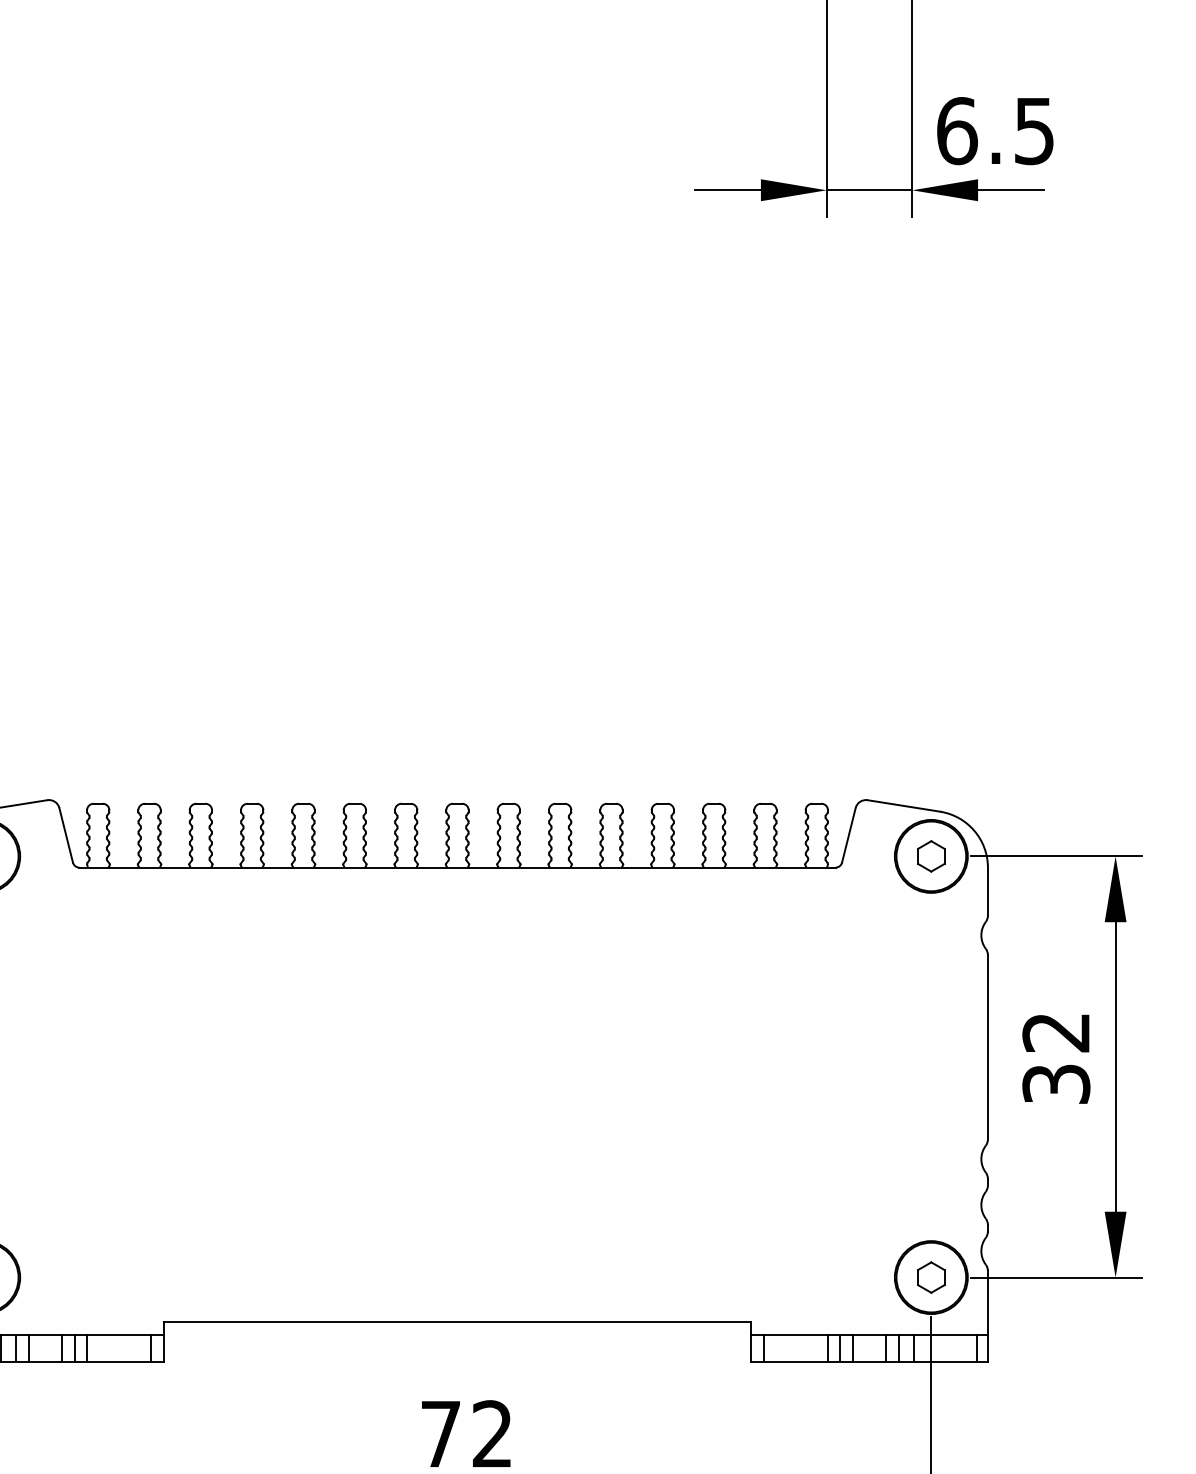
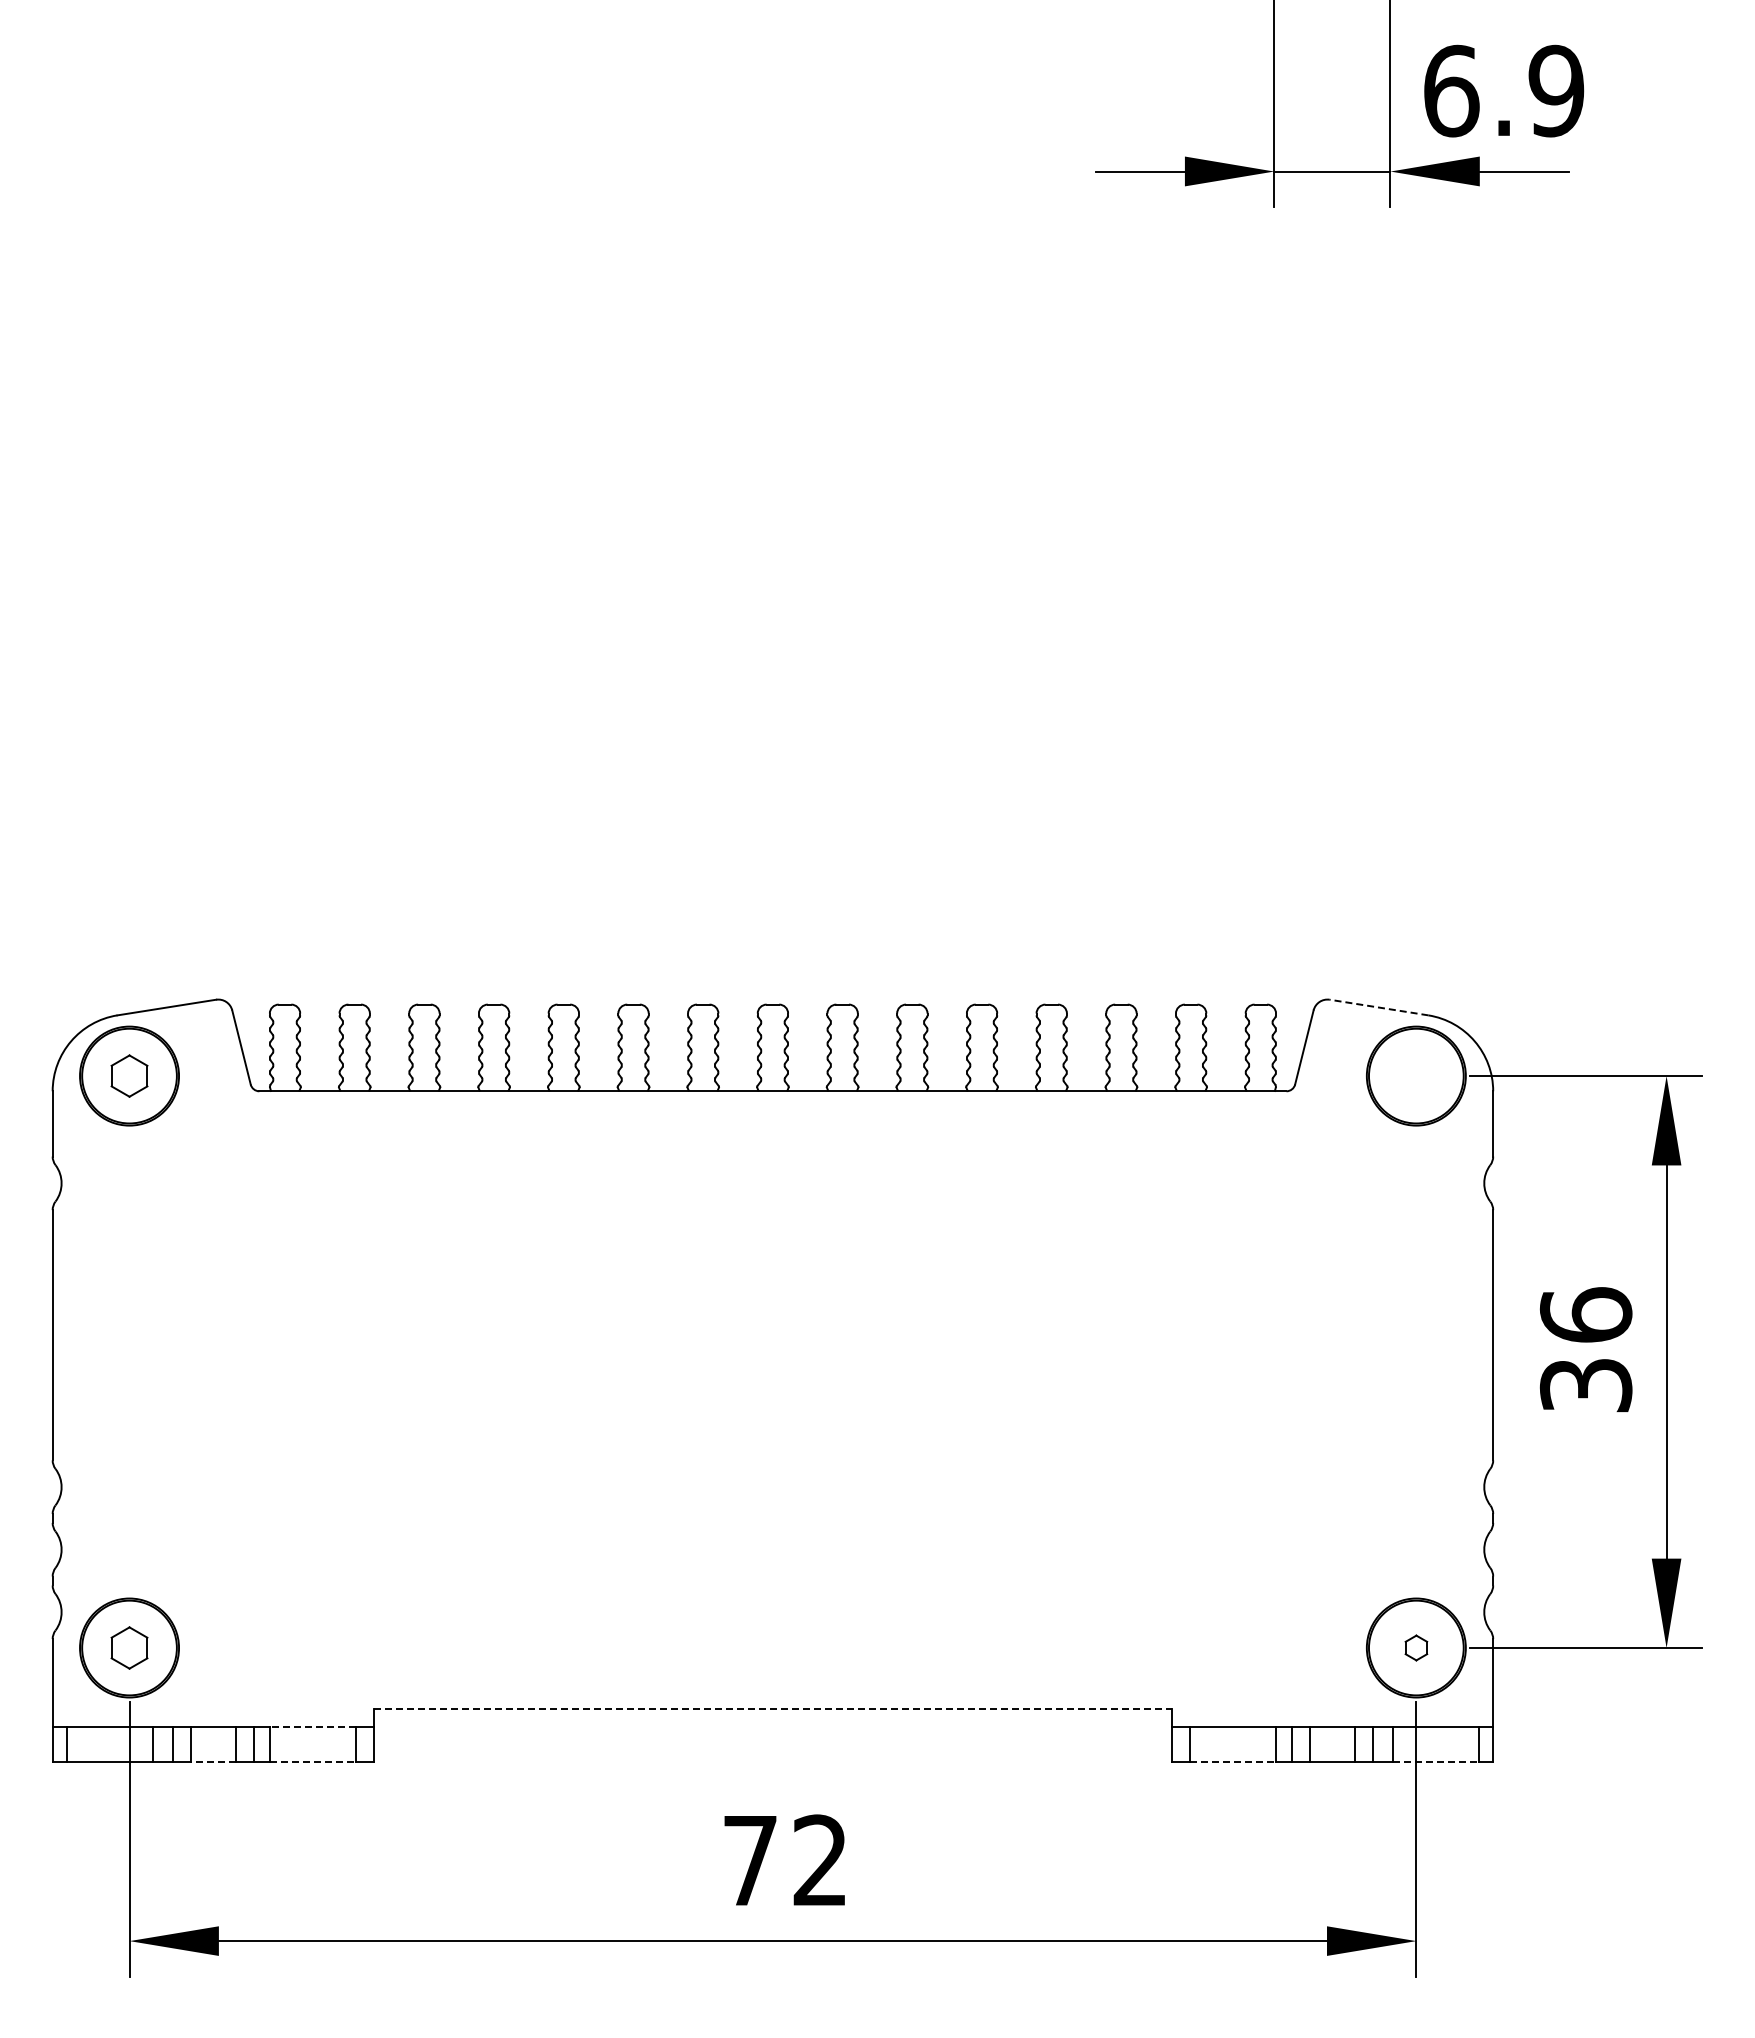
text: (1034, 130) -> (1556, 90), 6.5 -> 6.9
line: (904, 805) -> (1379, 1007), solid -> dashed
part: (931, 855) -> (1416, 1075), removed
text: (1055, 1031) -> (1585, 1314), 32 -> 36
part: (931, 1277) -> (1416, 1647), size x0.6
line: (457, 1322) -> (772, 1708), solid -> dashed
line: (119, 1335) -> (313, 1726), solid -> dashed
line: (45, 1361) -> (213, 1762), solid -> dashed
line: (119, 1361) -> (313, 1762), solid -> dashed
line: (795, 1361) -> (1232, 1762), solid -> dashed
line: (945, 1361) -> (1435, 1762), solid -> dashed

